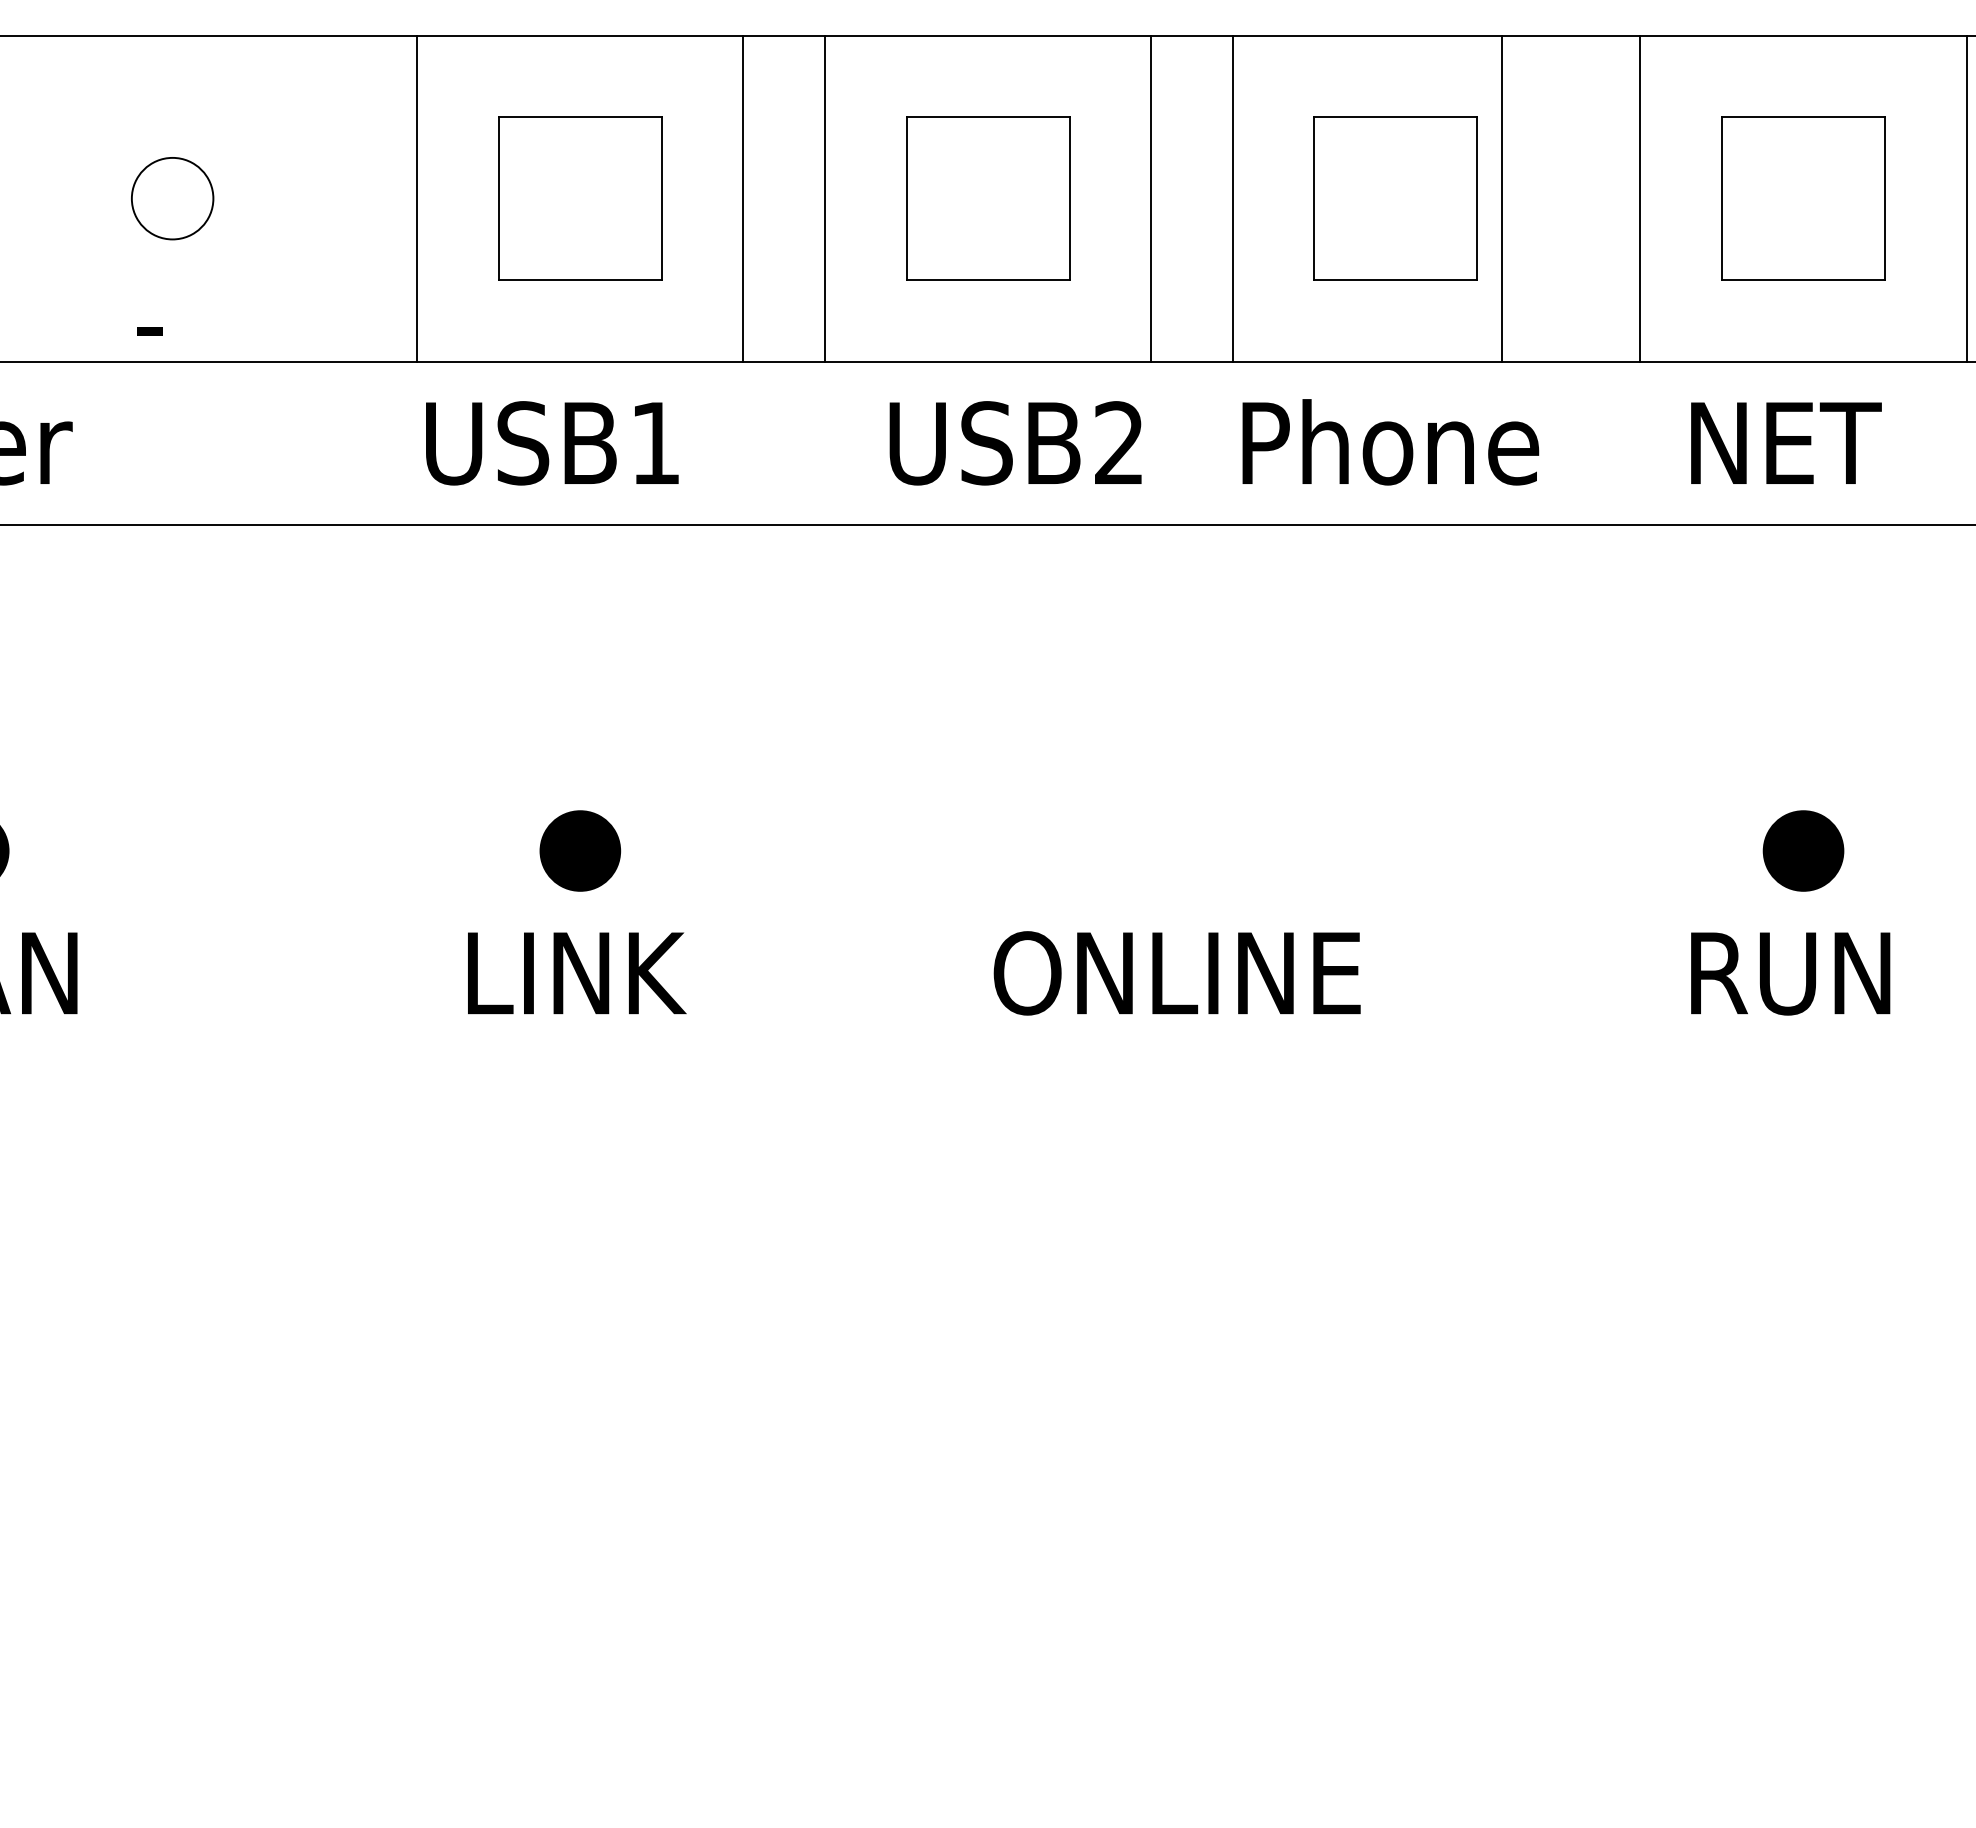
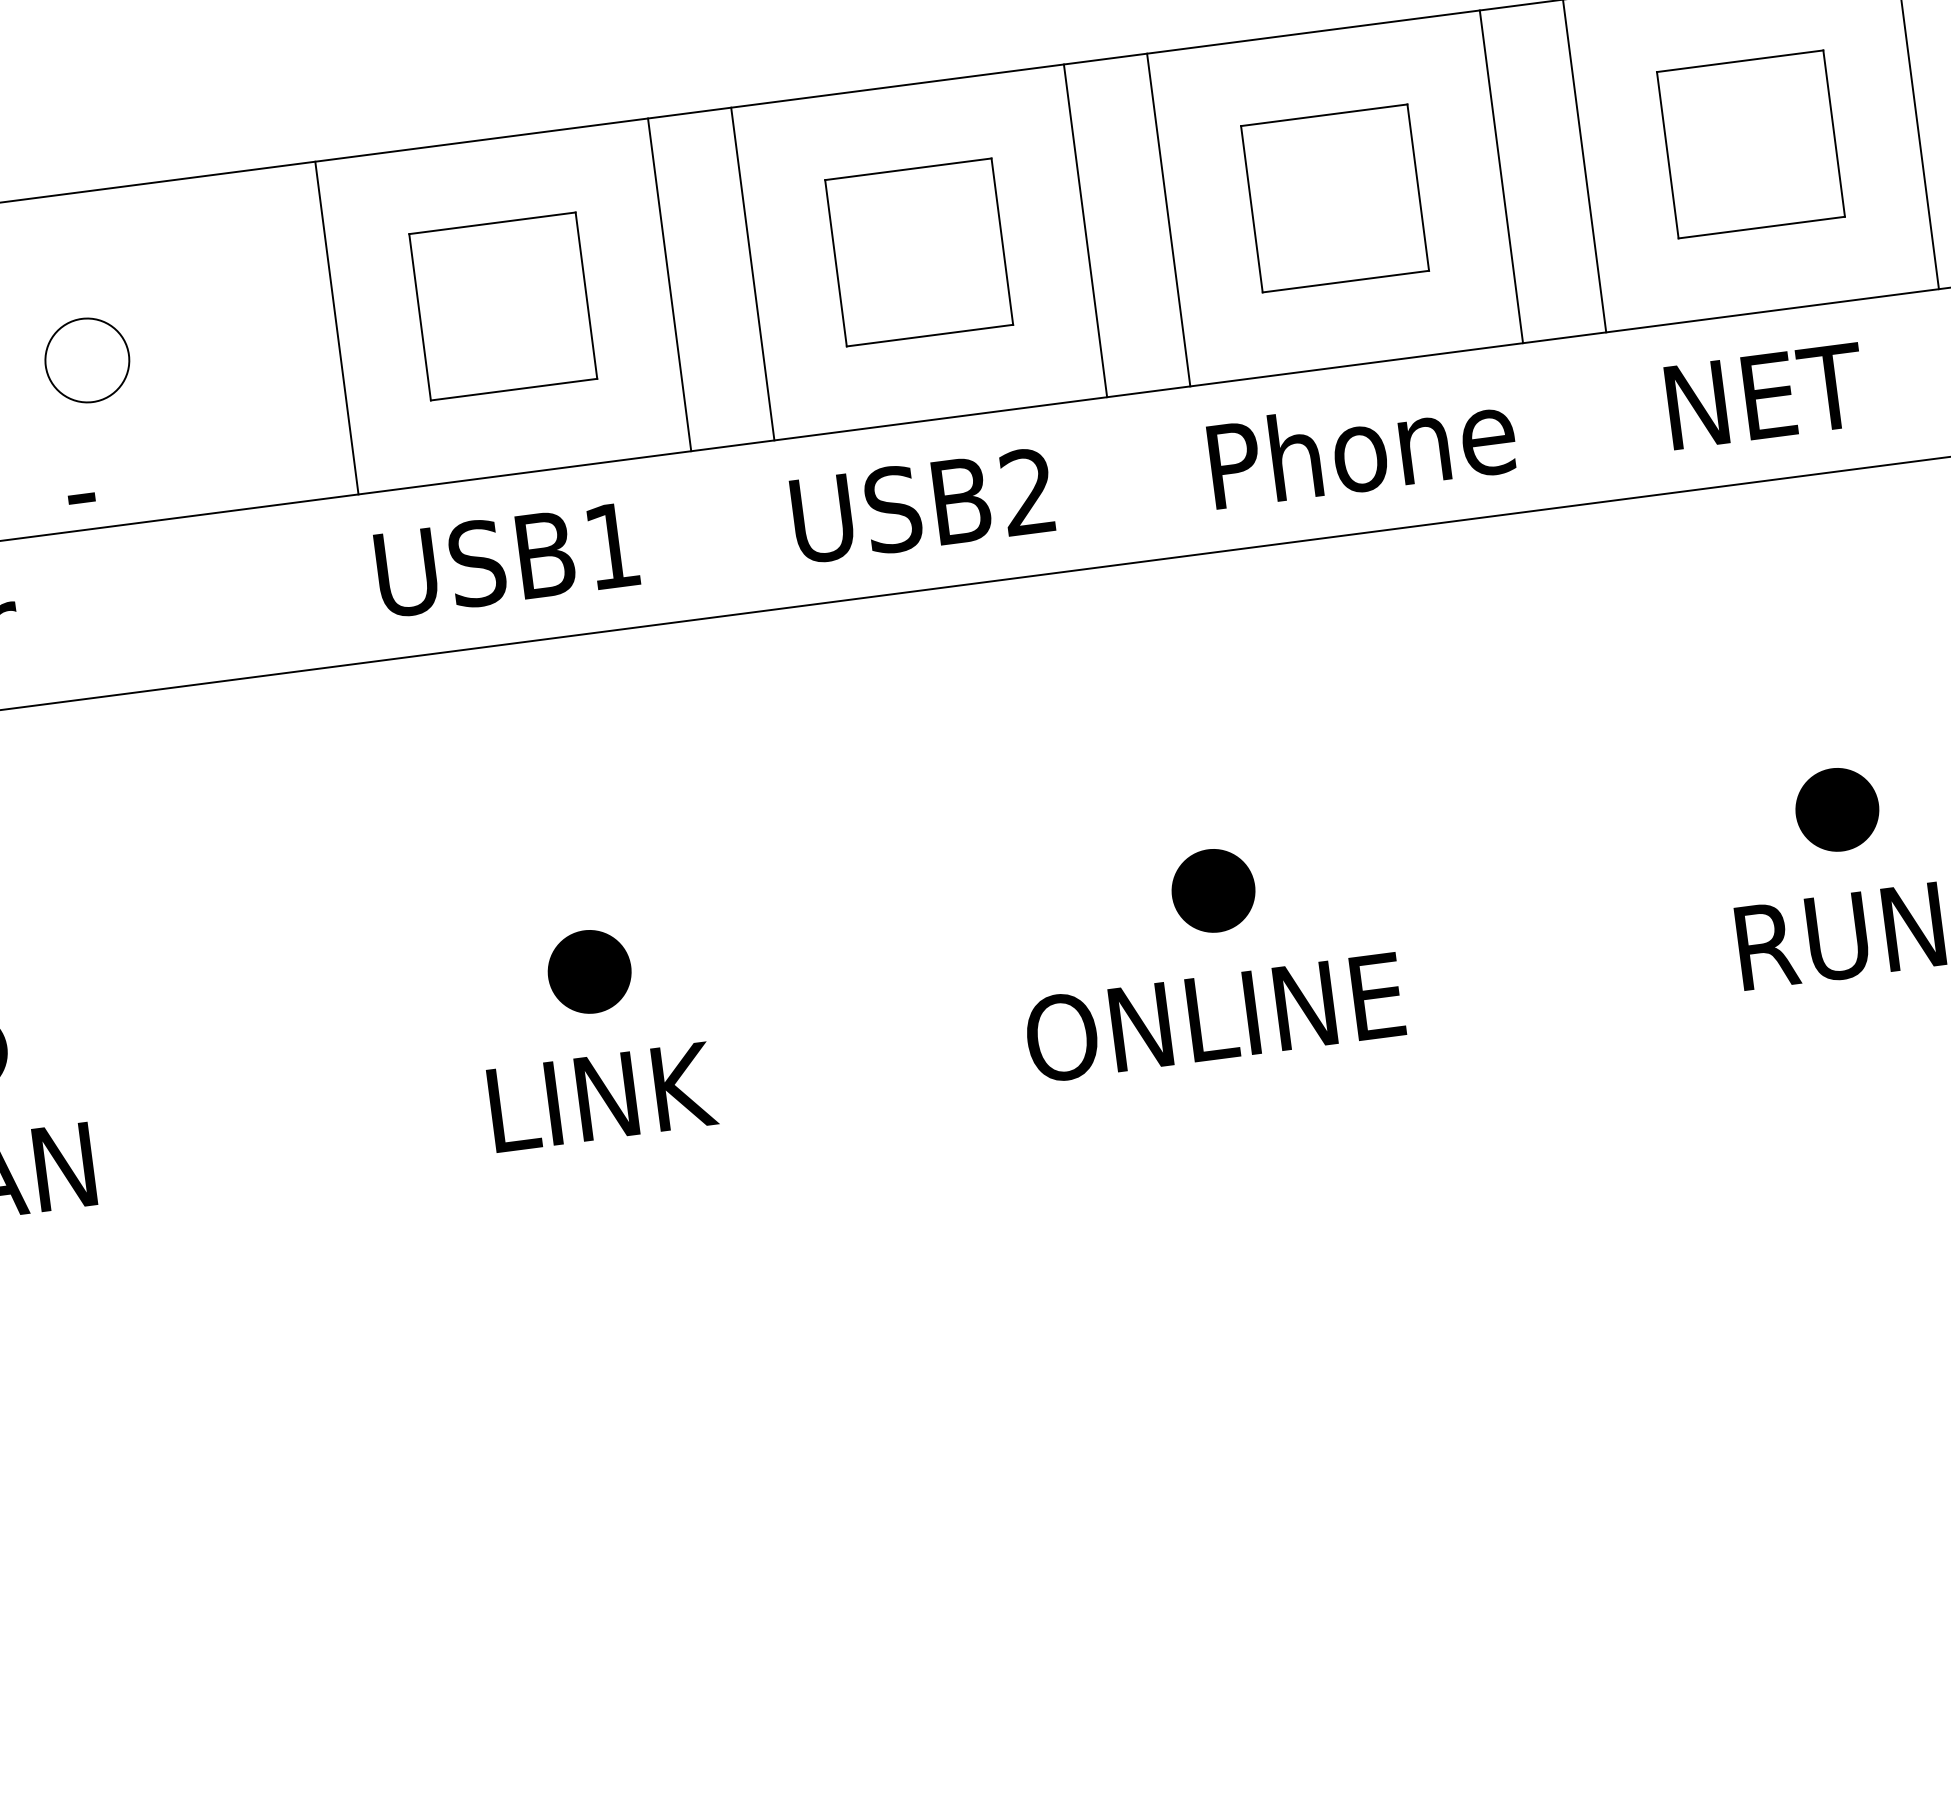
line: (1501, 198) -> (1500, 176), moved
text: (1015, 443) -> (922, 505), moved
part: (1191, 850) -> (1213, 890), size x1.43

